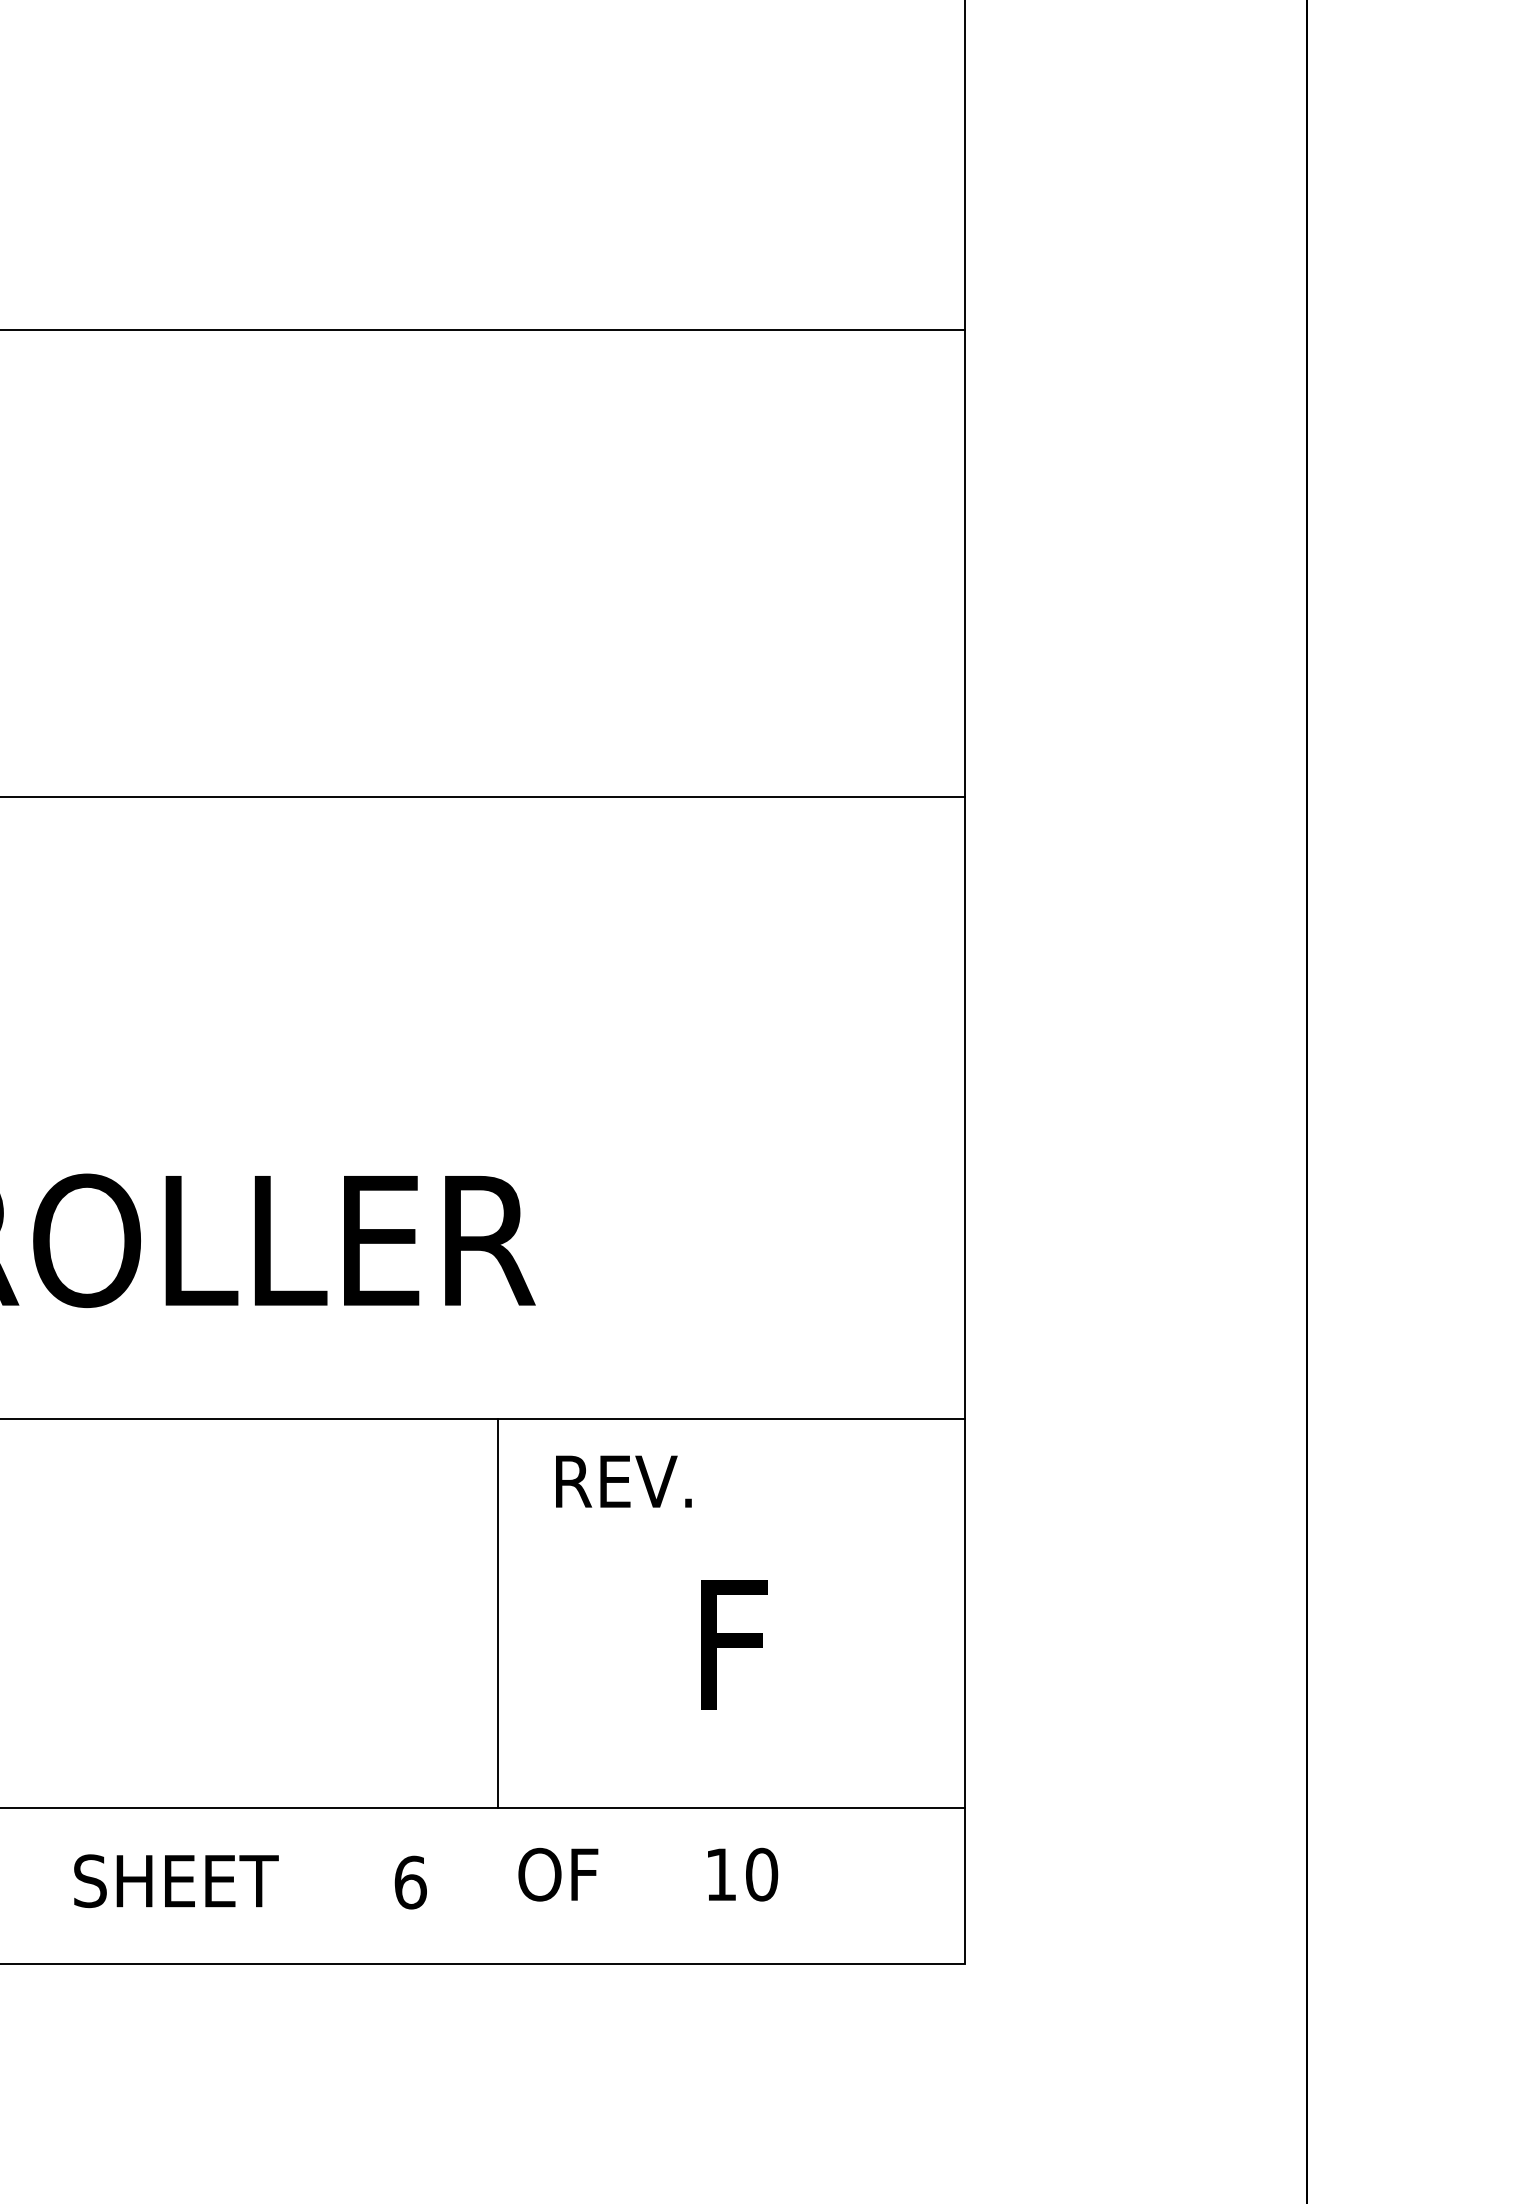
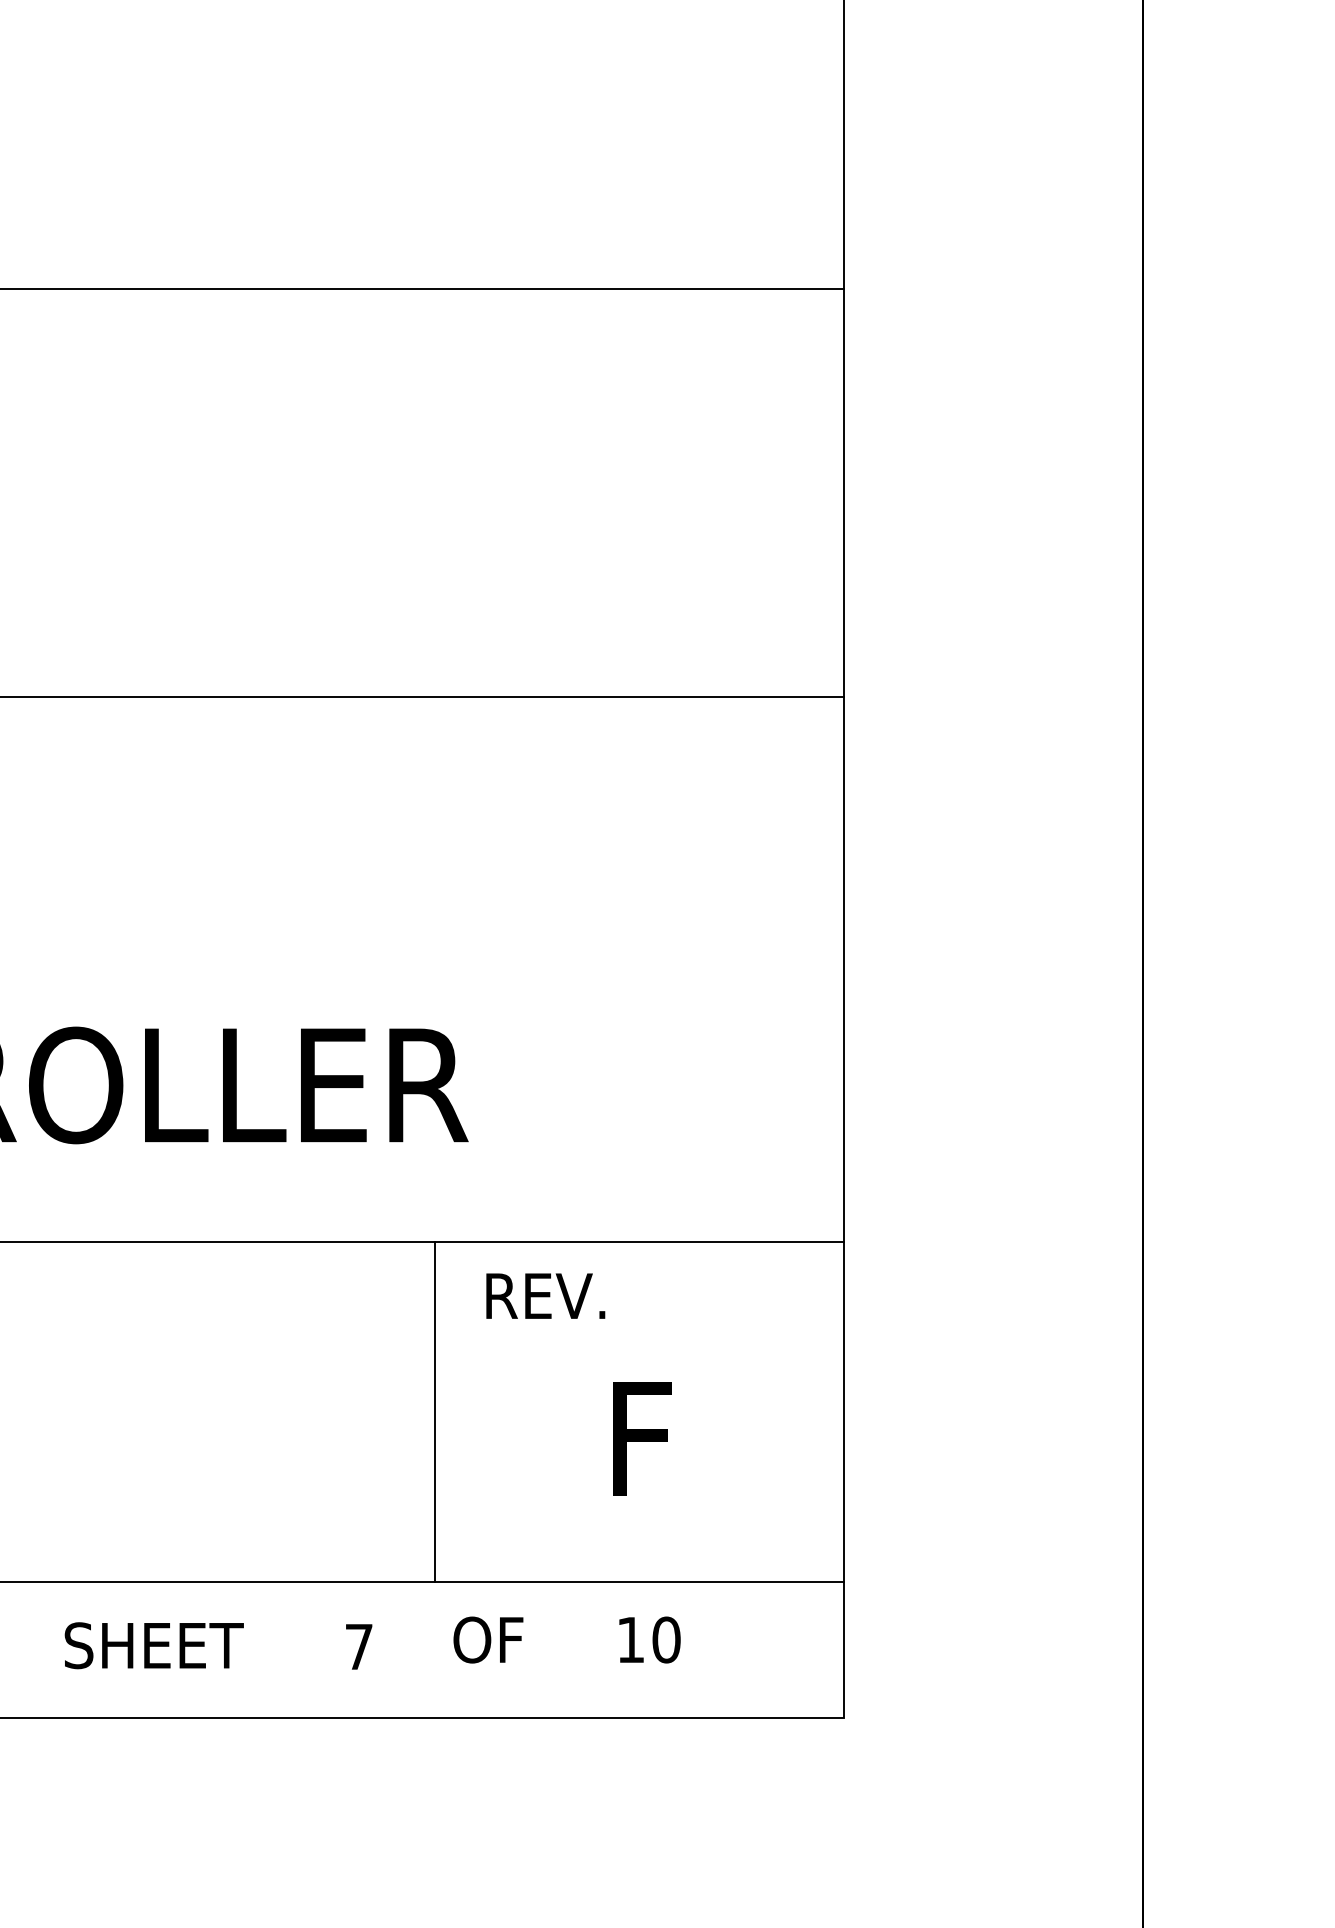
text: (410, 1882) -> (359, 1646), 6 -> 7

